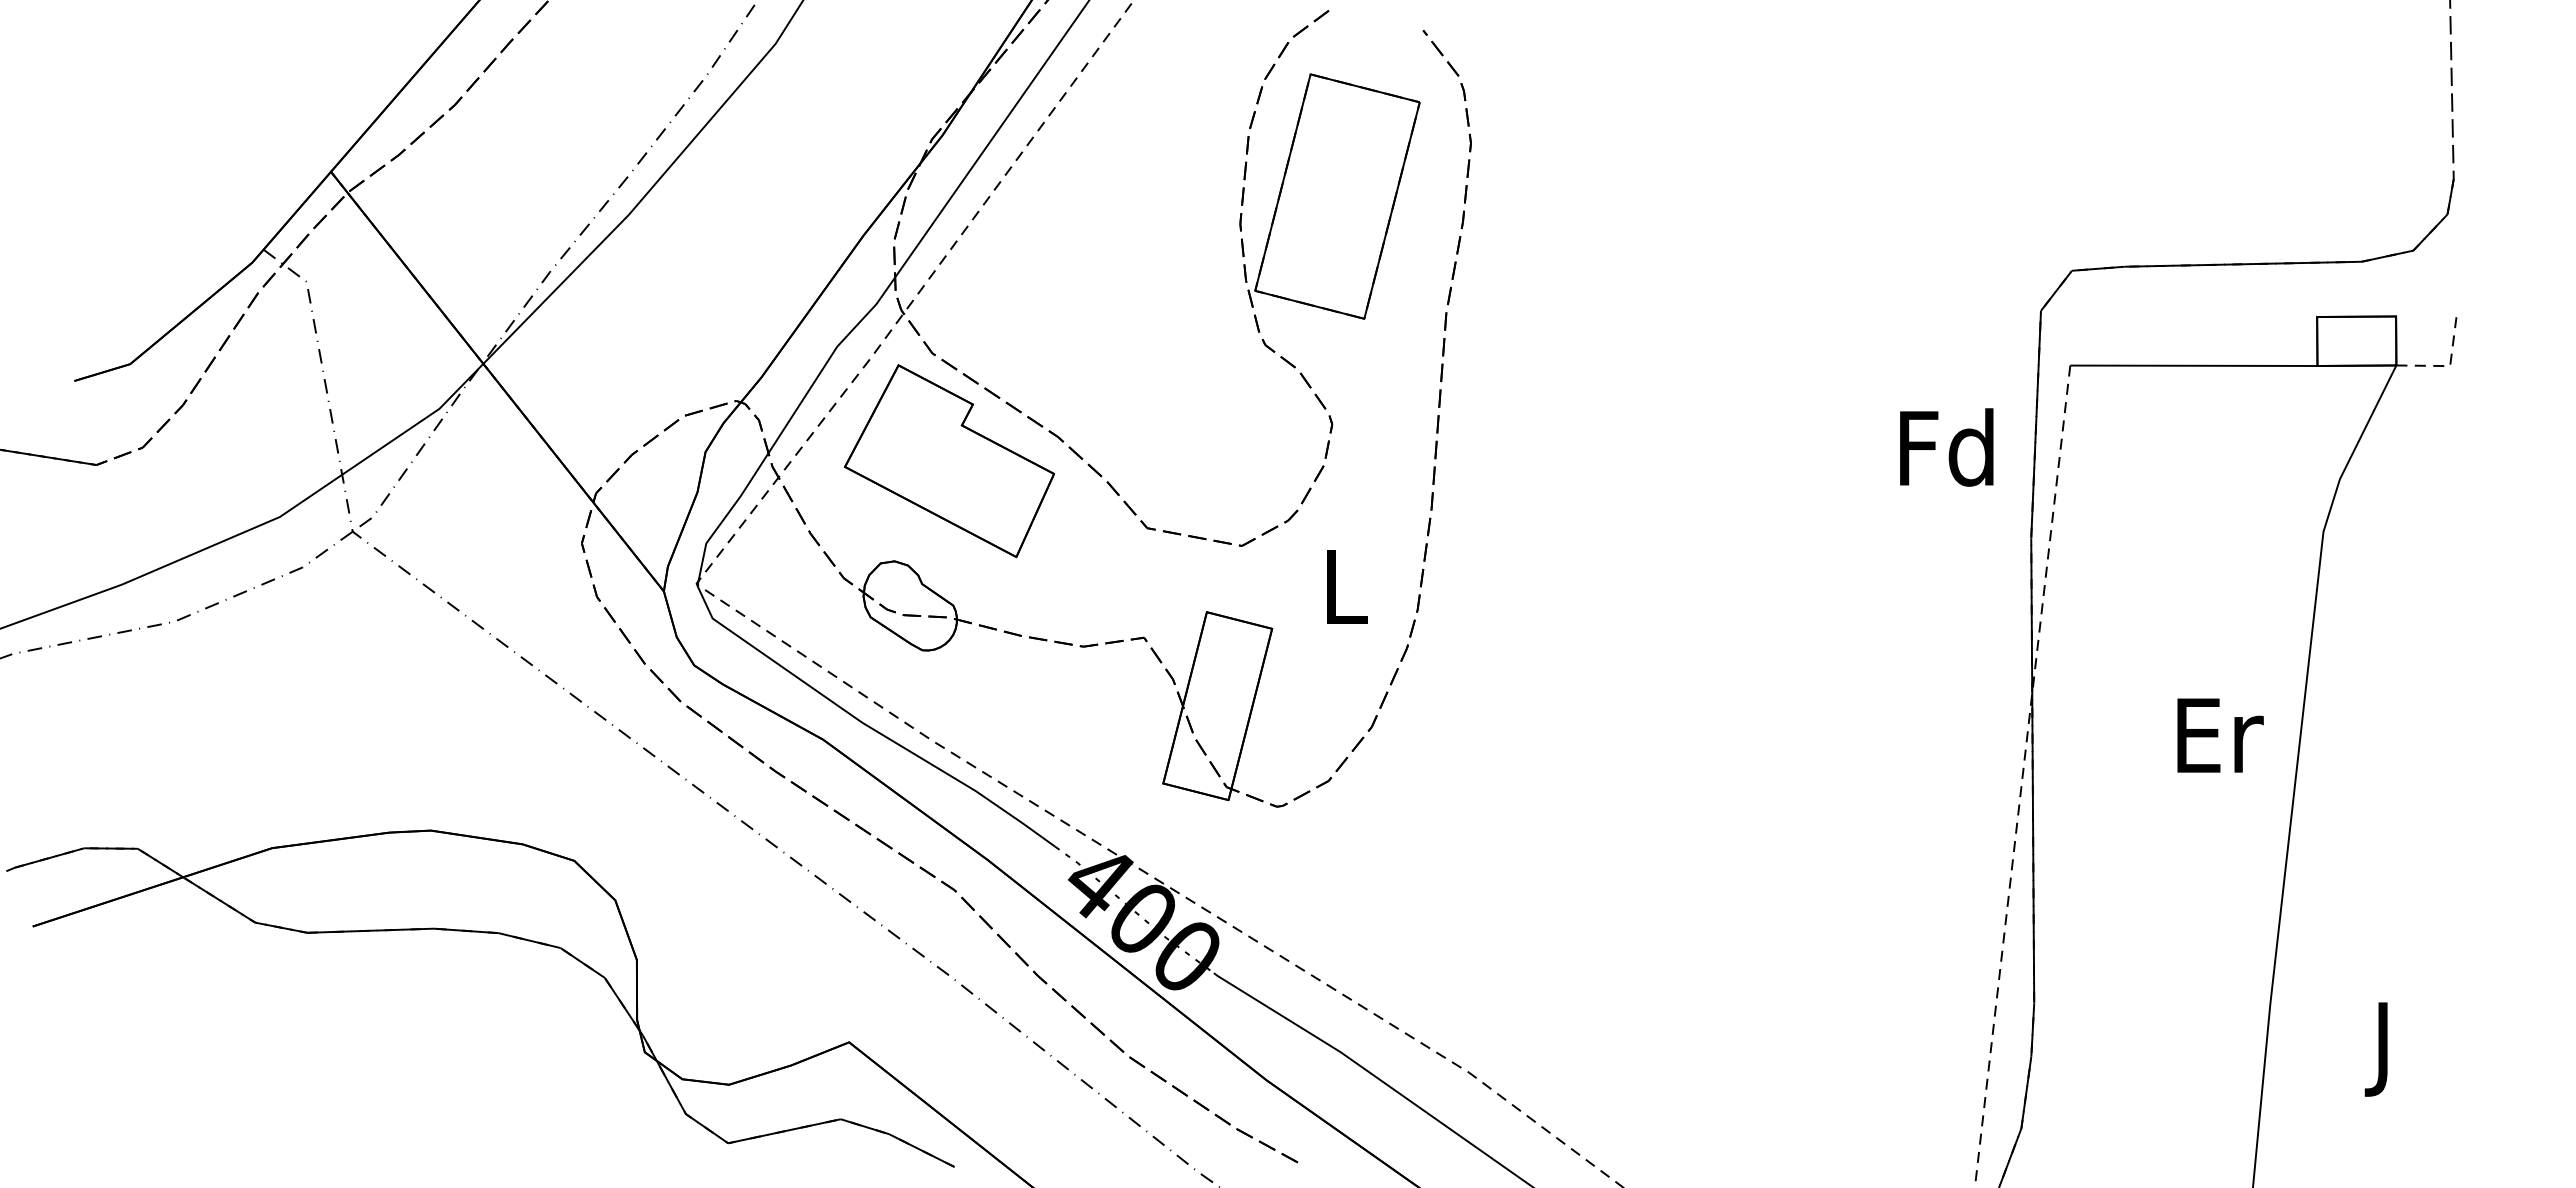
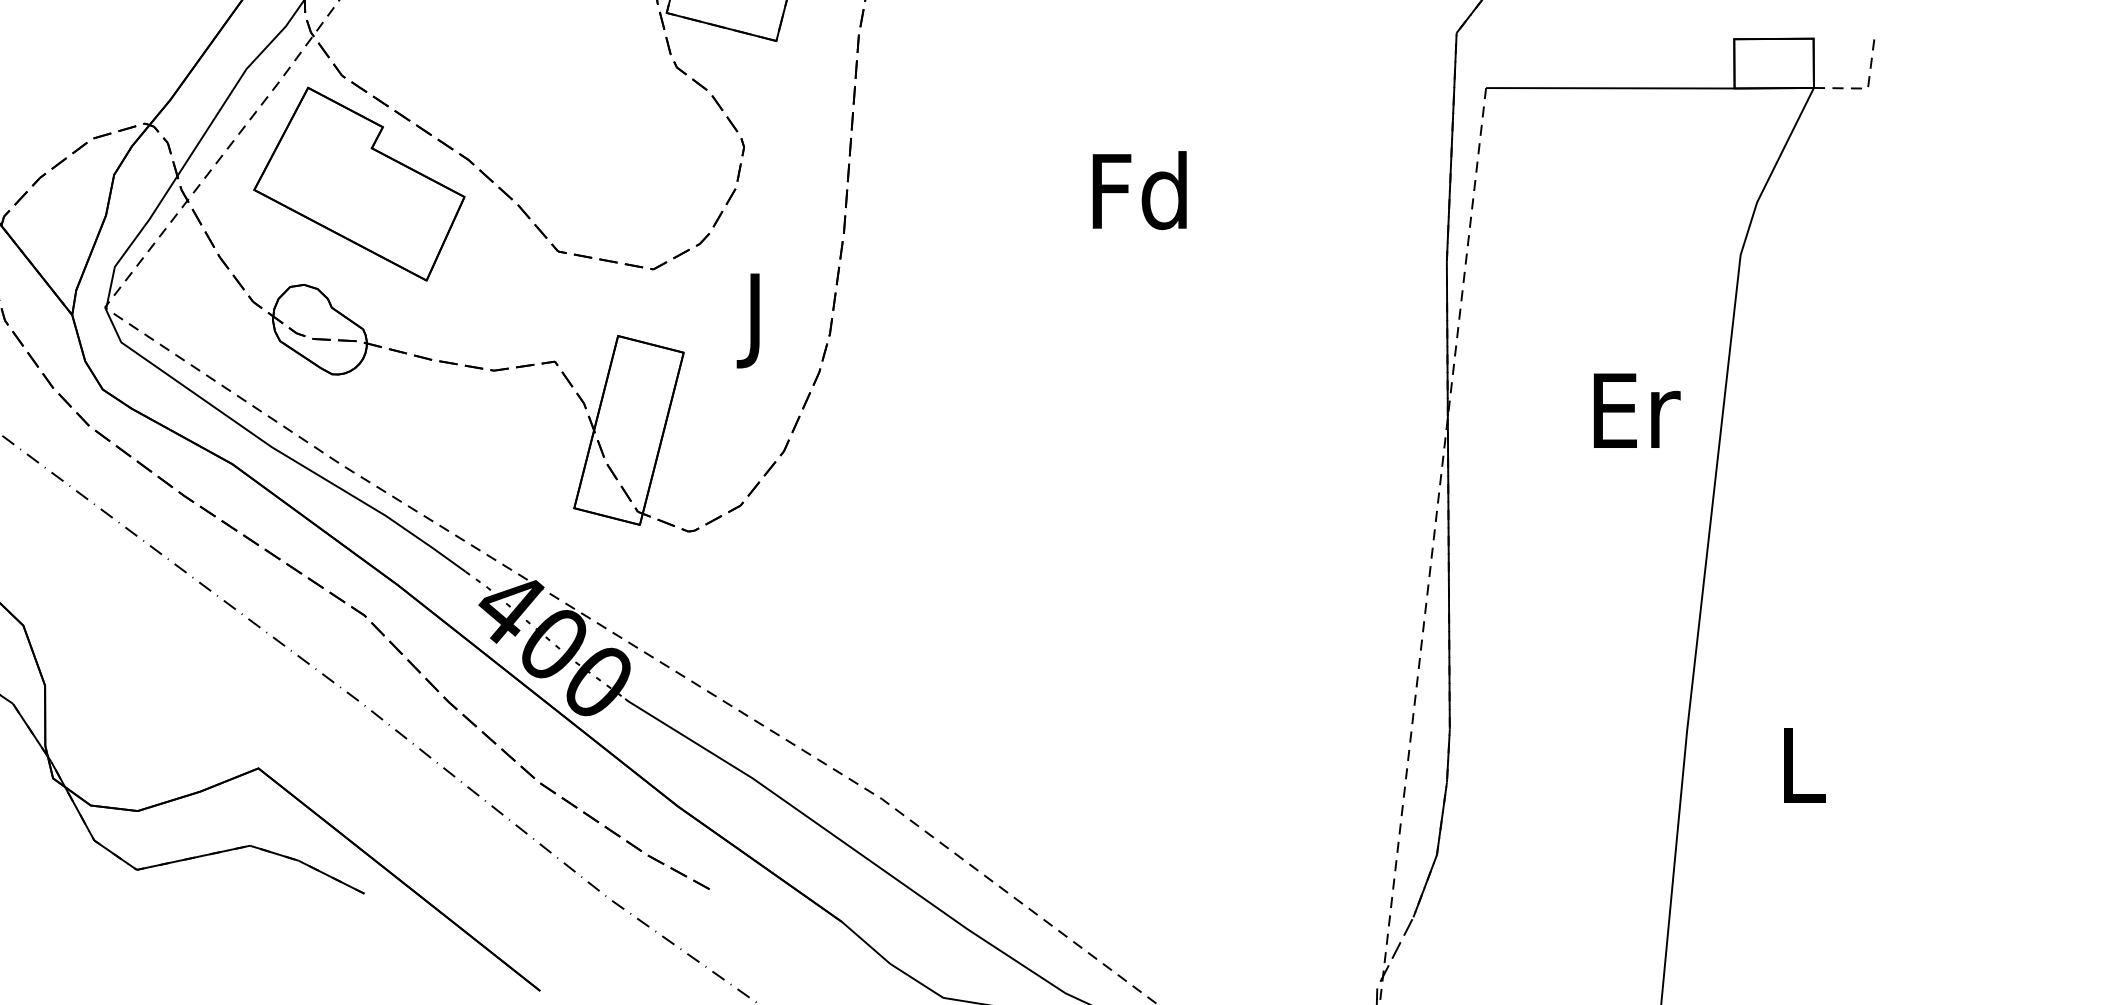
text: (1946, 447) -> (1139, 190), moved
text: (1346, 597) -> (758, 321), L -> J
text: (2220, 735) -> (1637, 410), moved
text: (2385, 1049) -> (1802, 775), J -> L

